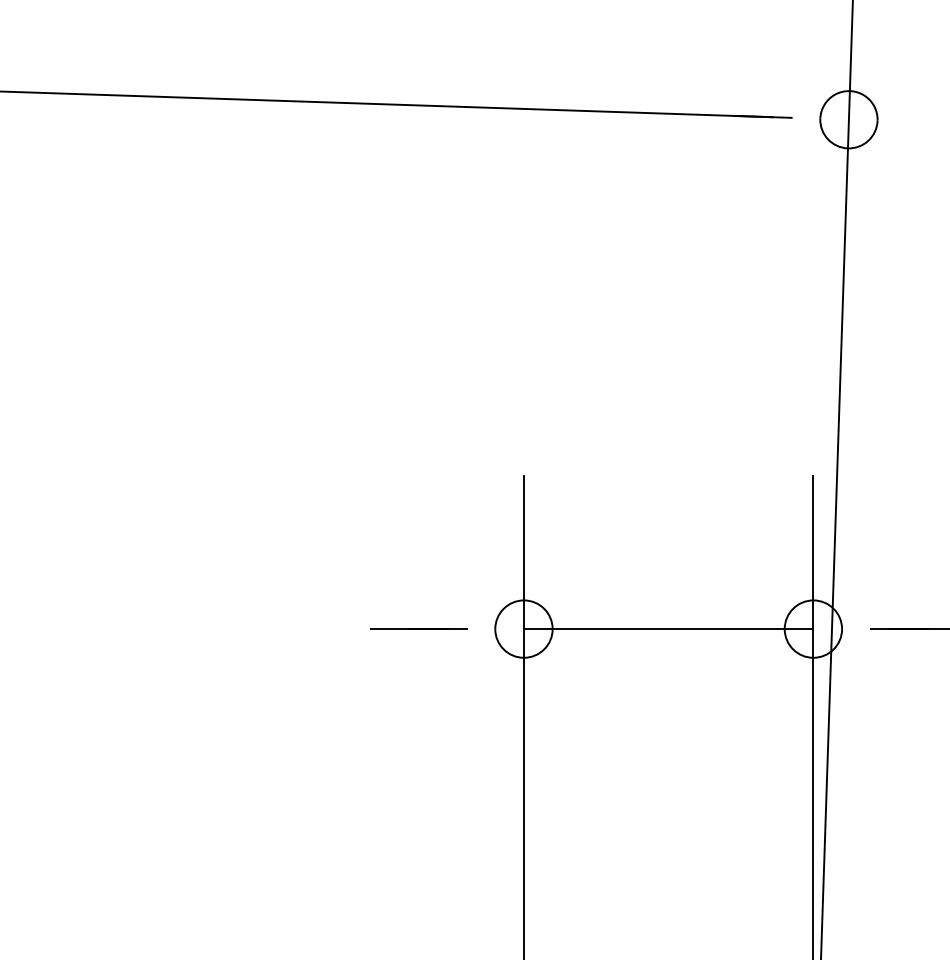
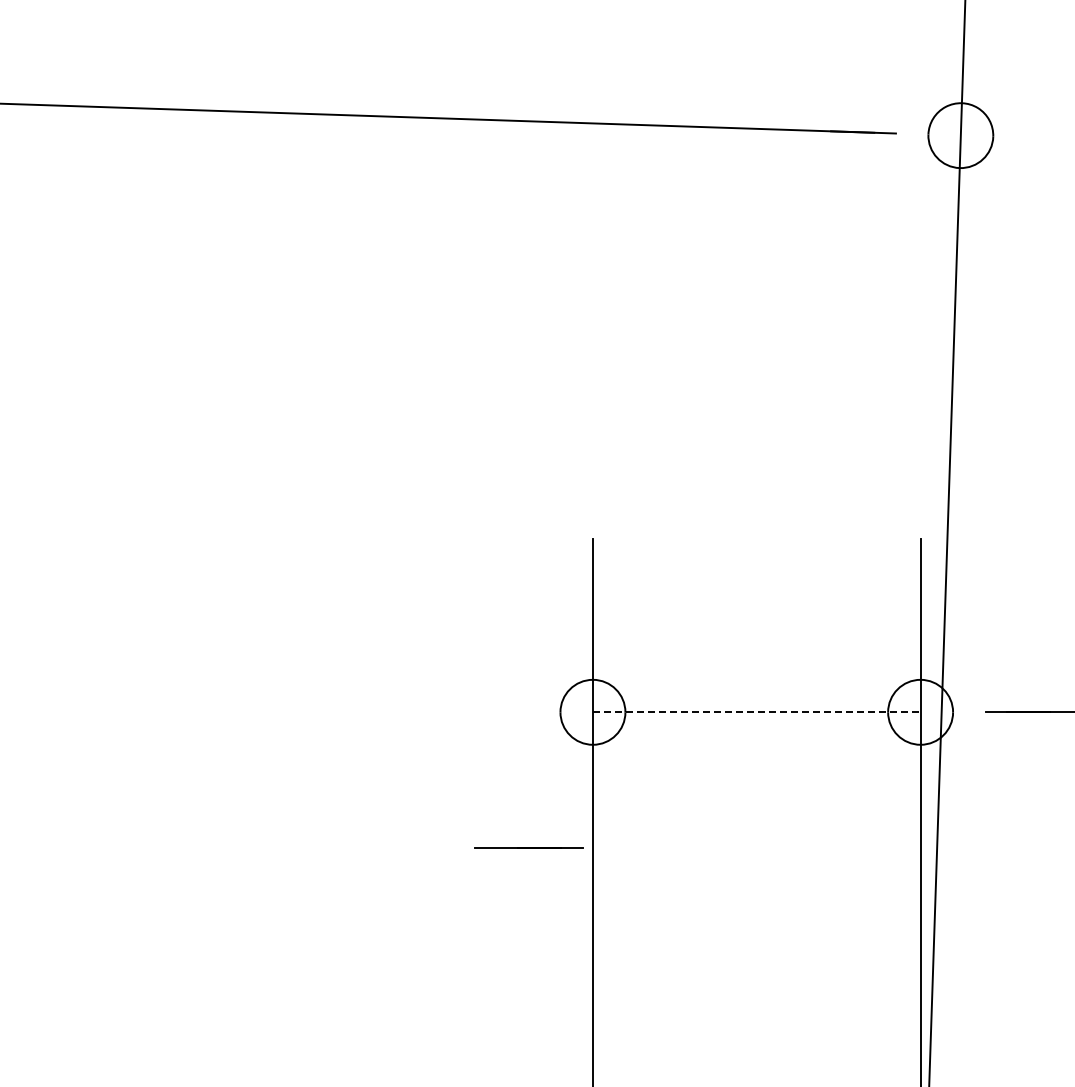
line: (418, 628) -> (528, 847), moved
line: (668, 629) -> (756, 712), solid -> dashed

